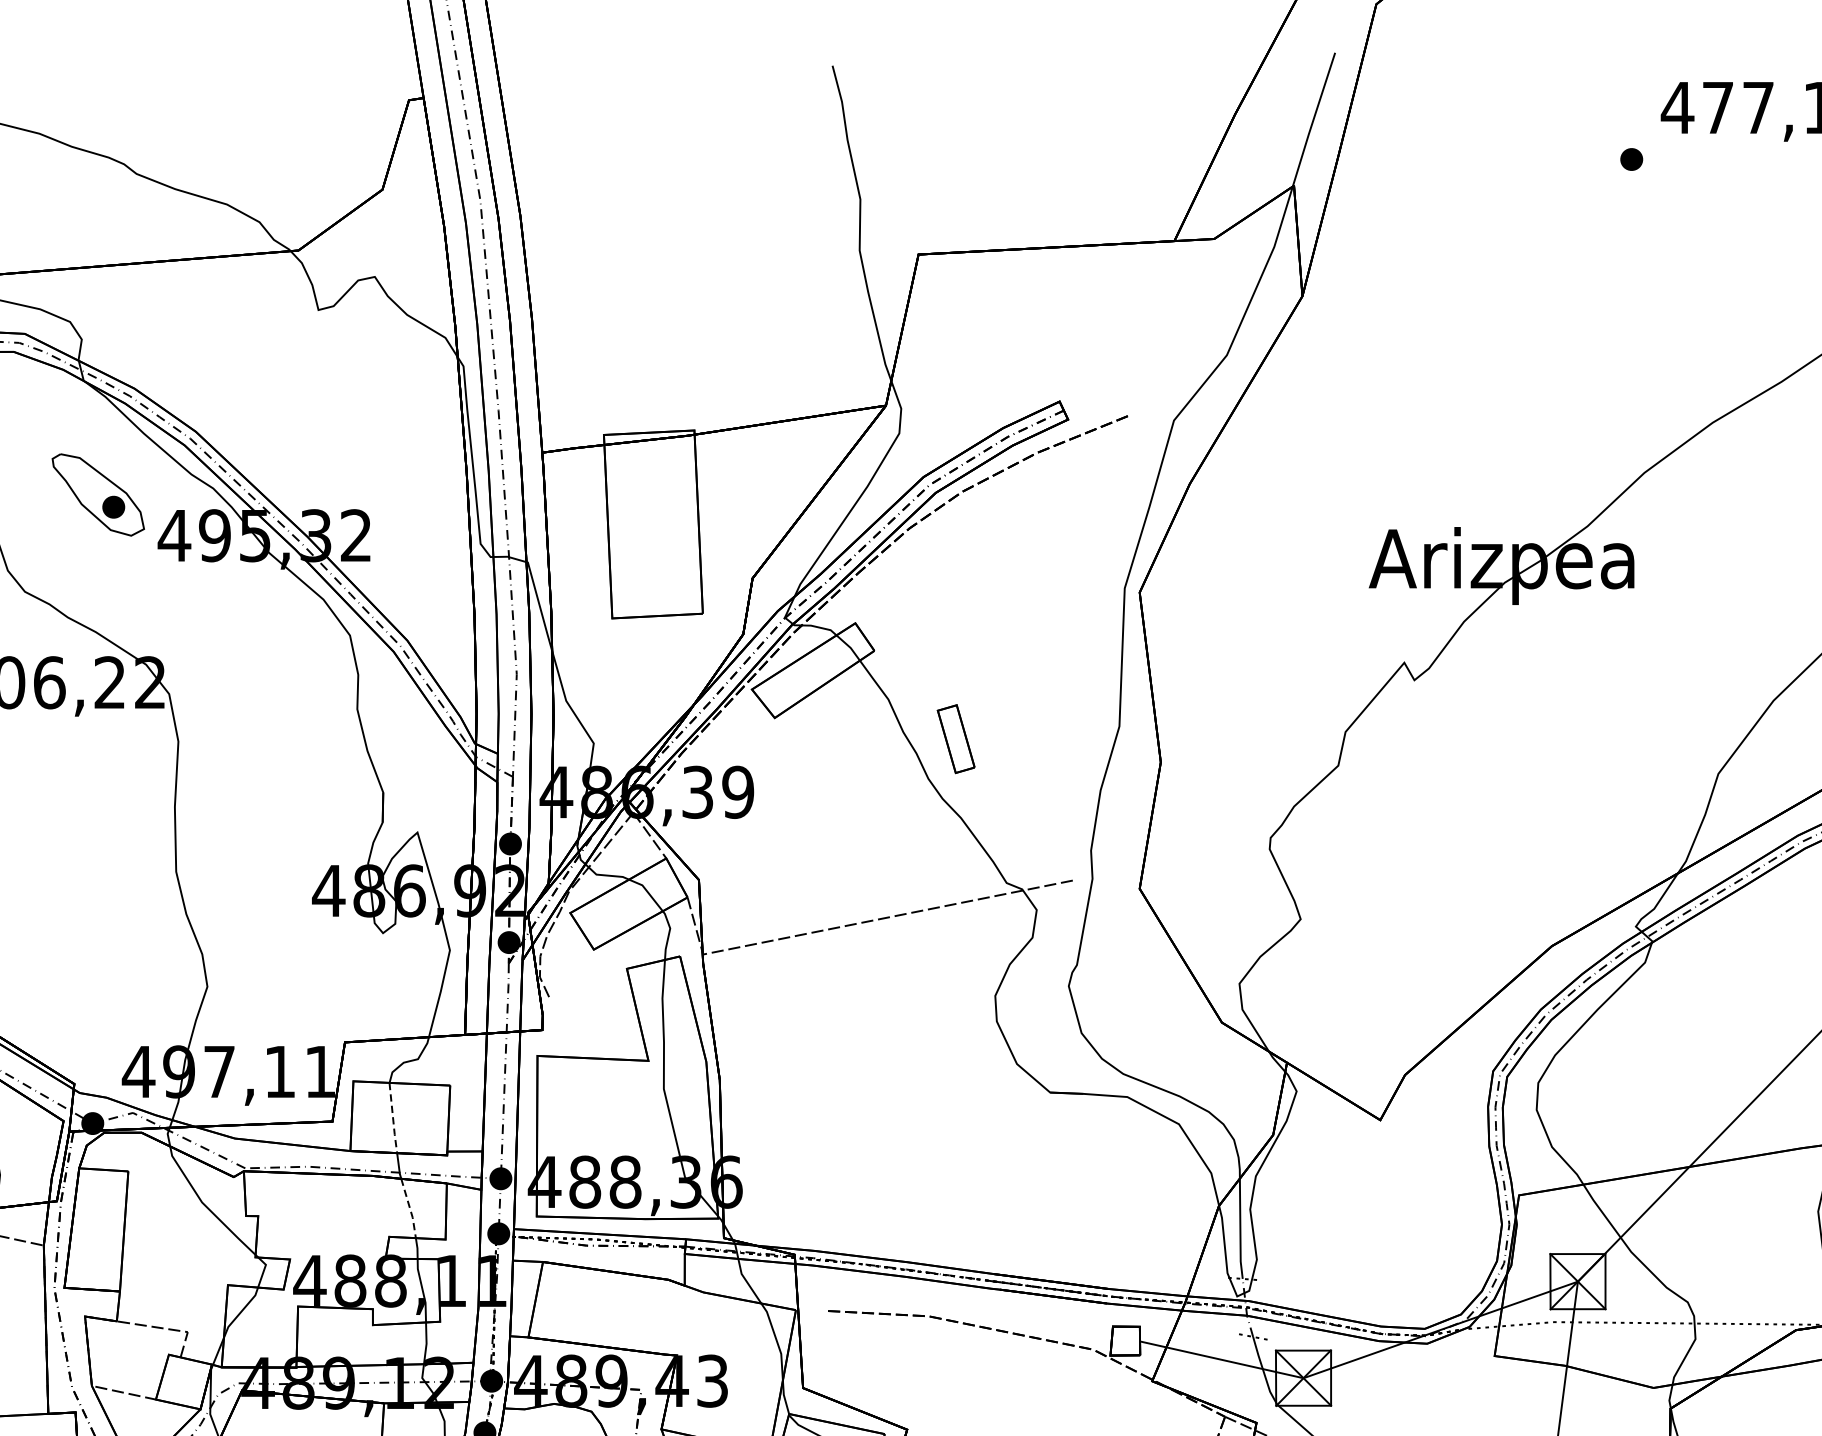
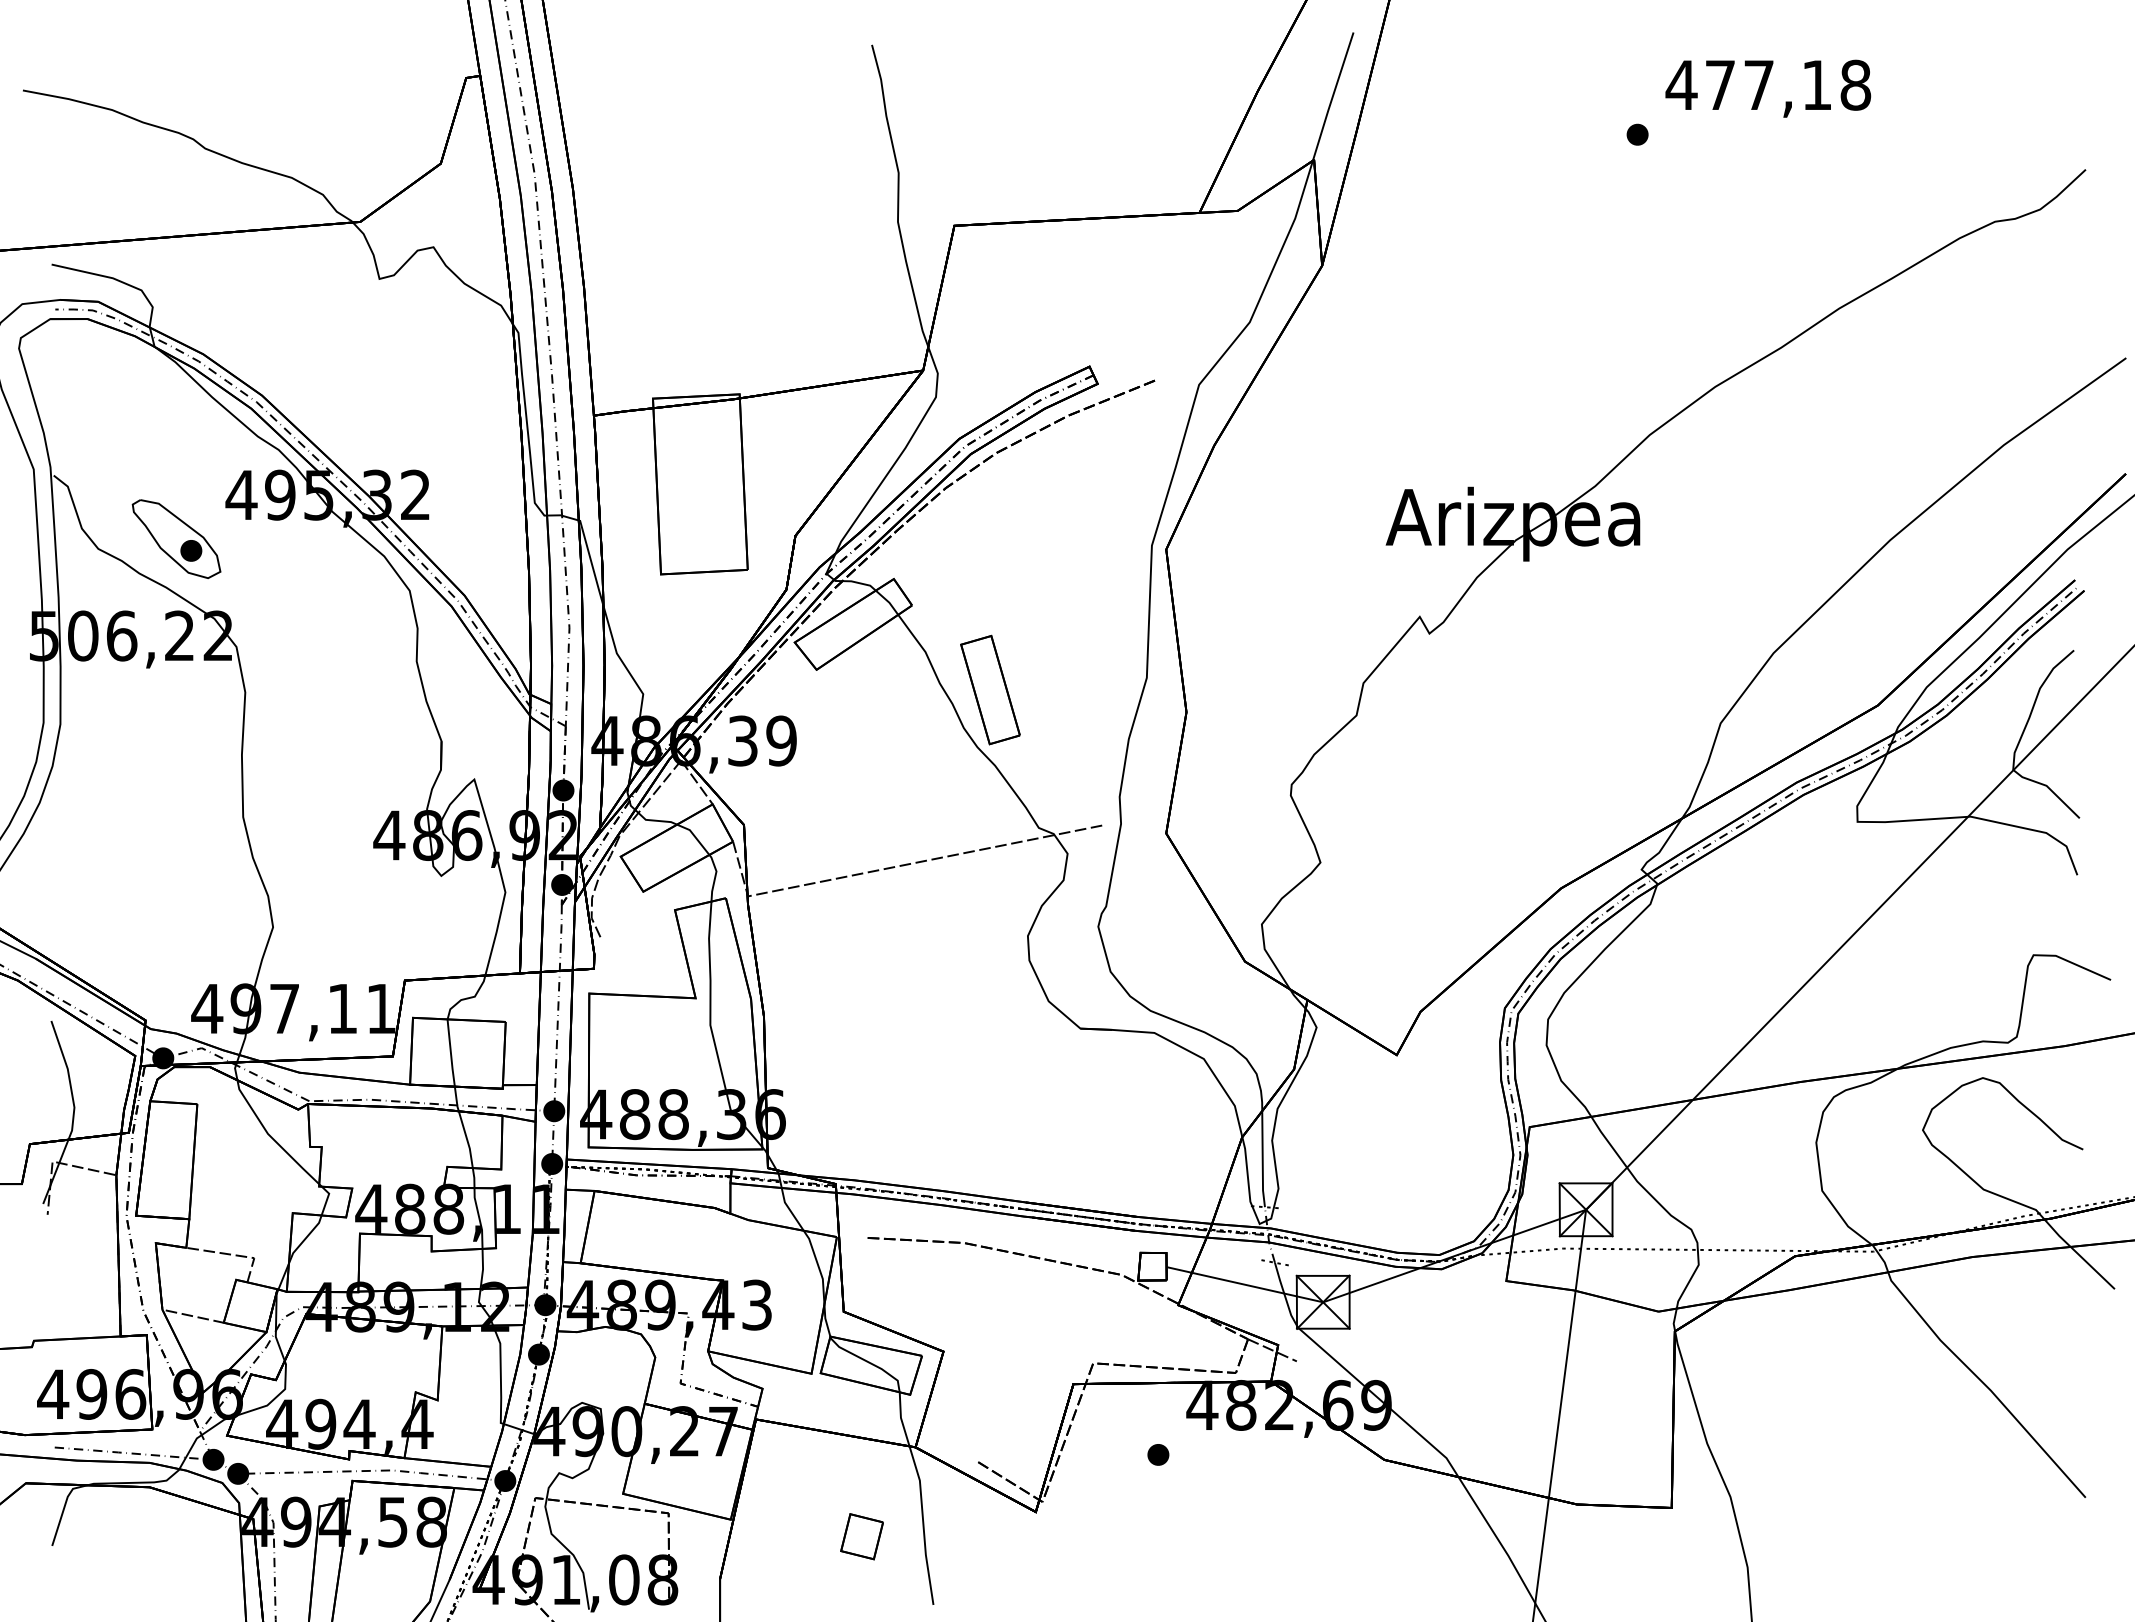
part: (98, 494) -> (176, 538), moved
part: (956, 738) -> (990, 689), size x1.67
line: (392, 1118) -> (450, 1053), dashed -> solid
line: (410, 1209) -> (467, 1140), dashed -> solid

